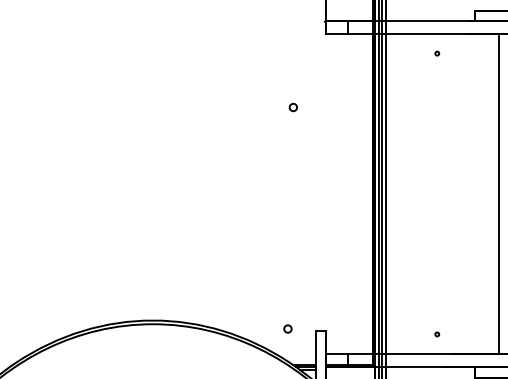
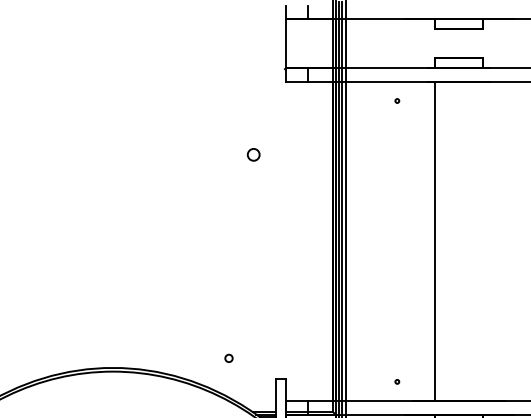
circle: (292, 107) -> (252, 154), size x1.6
line: (499, 194) -> (435, 241), moved
circle: (287, 328) -> (228, 357), moved

